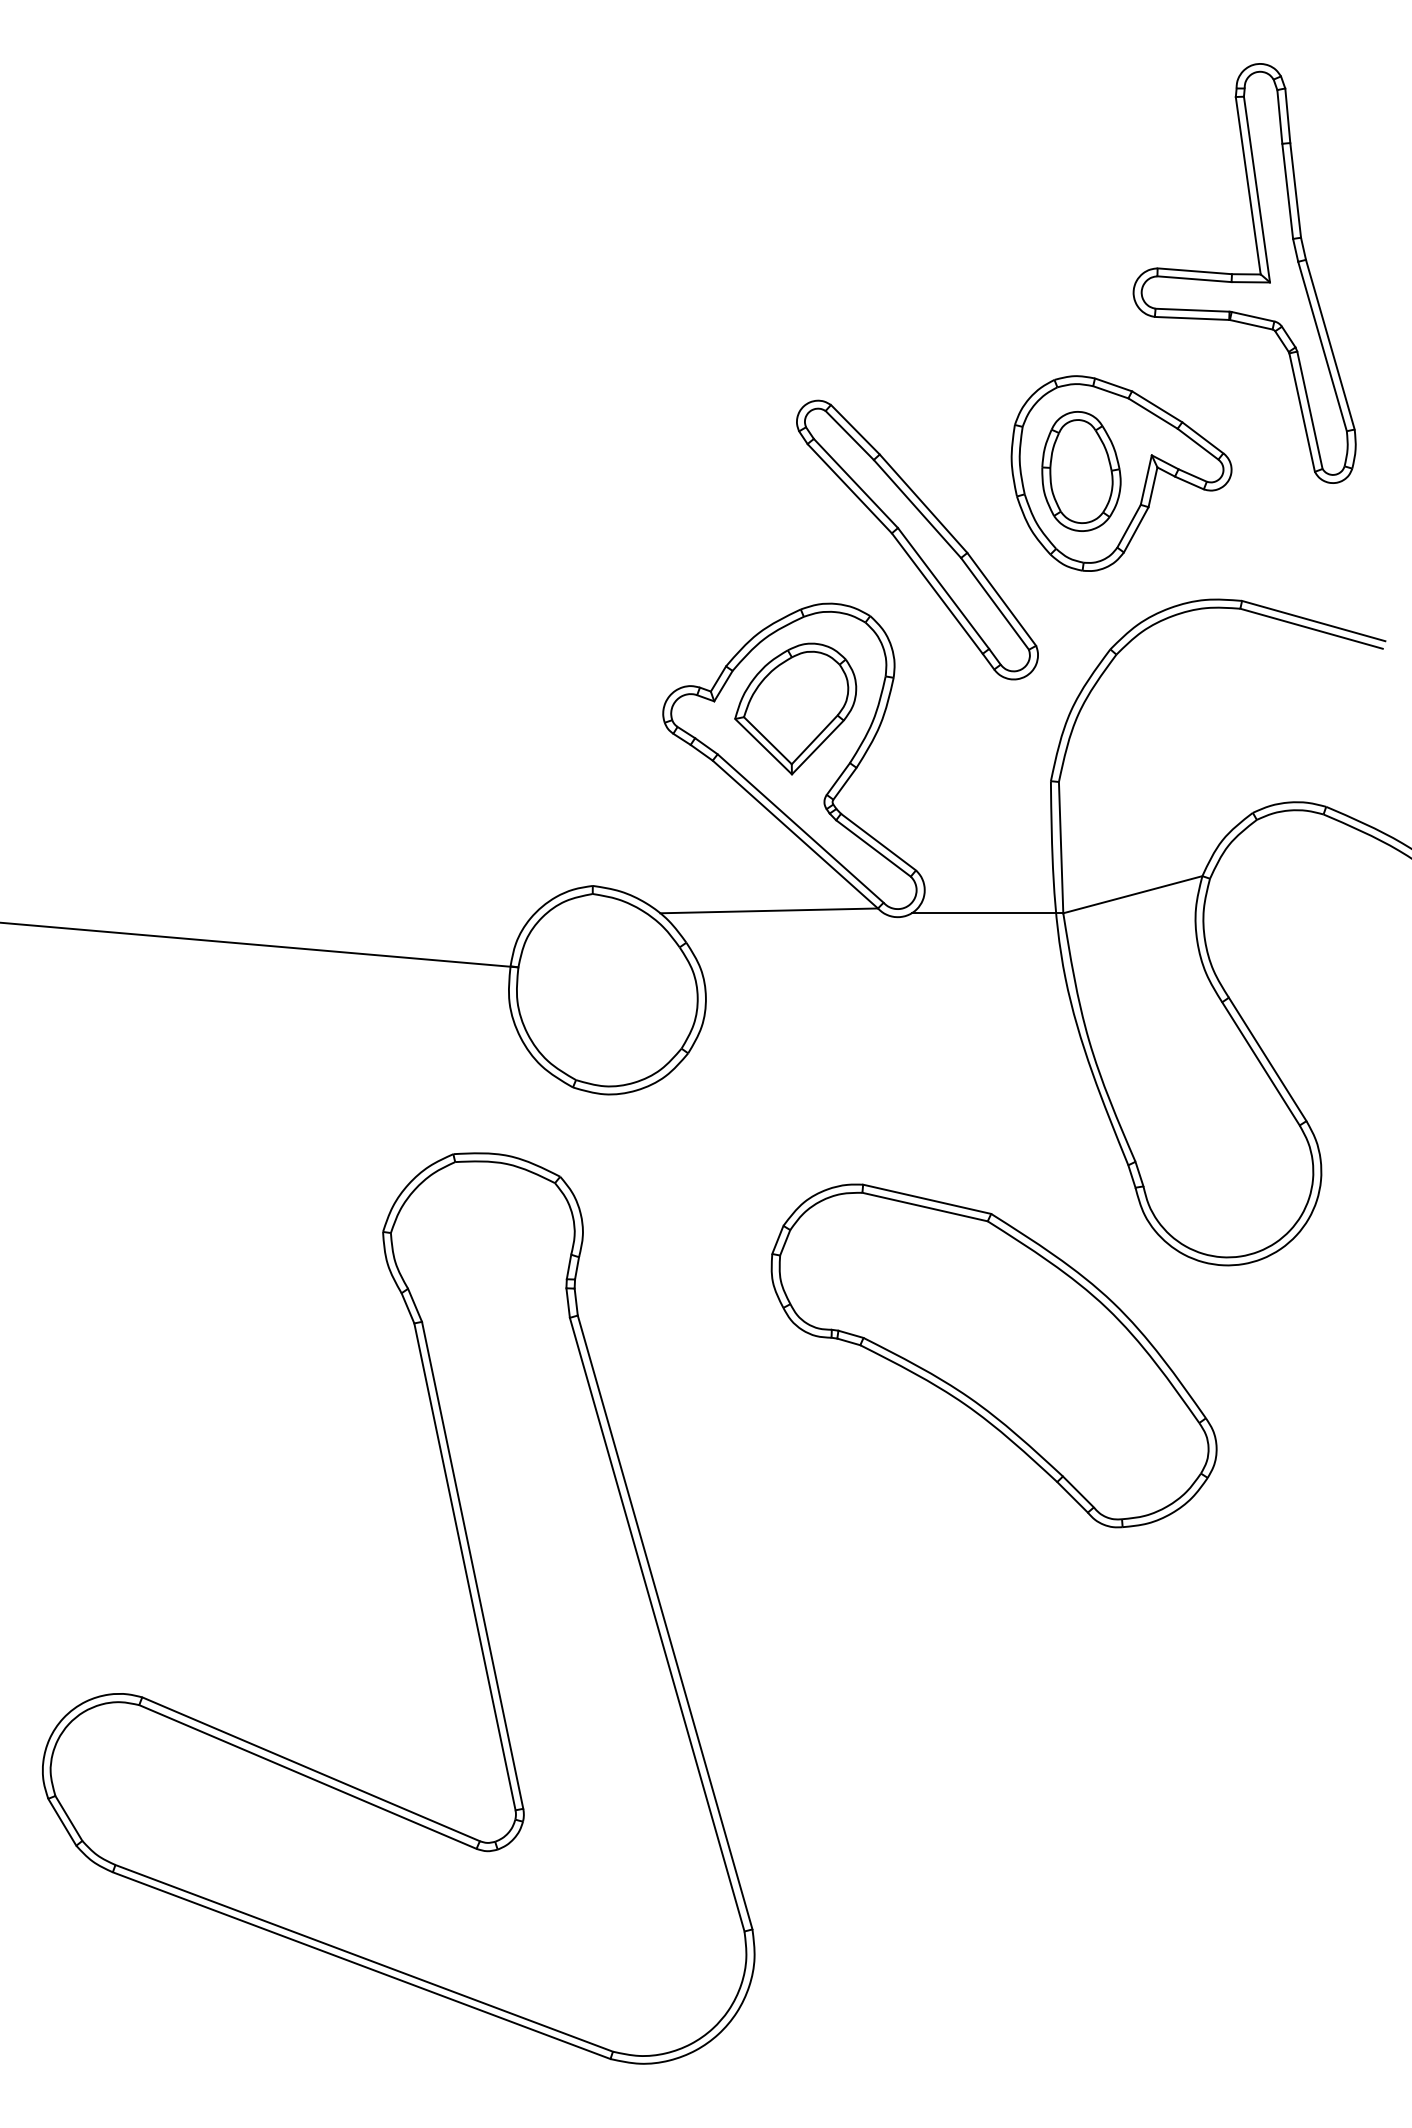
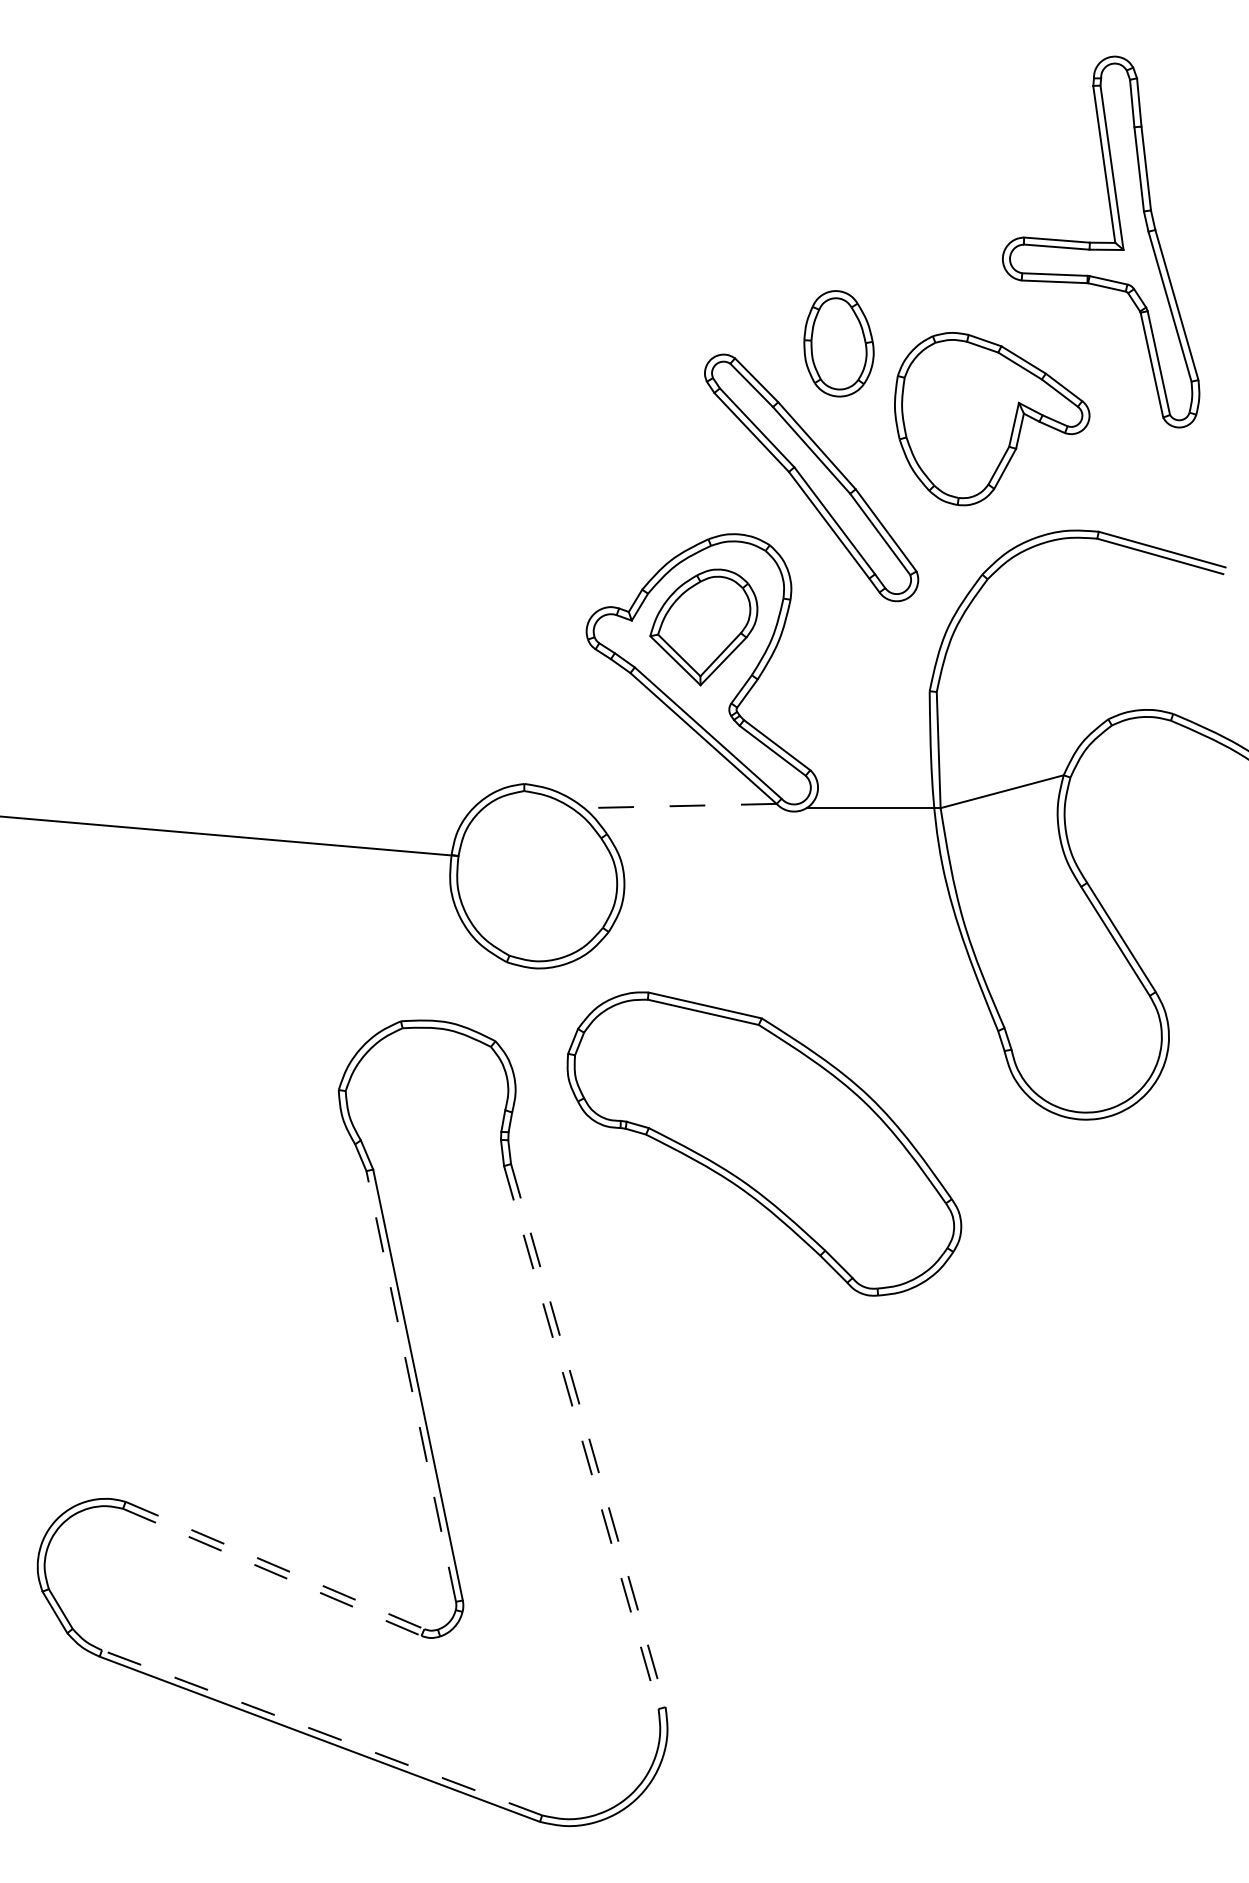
part: (1081, 471) -> (839, 343), moved
line: (769, 910) -> (680, 805), solid -> dashed
part: (993, 1355) -> (763, 1143), moved
line: (464, 1566) -> (410, 1386), solid -> dashed
line: (665, 1622) -> (588, 1435), solid -> dashed
line: (657, 1624) -> (581, 1437), solid -> dashed
line: (311, 1769) -> (275, 1565), solid -> dashed
line: (308, 1777) -> (272, 1572), solid -> dashed
line: (364, 1958) -> (322, 1732), solid -> dashed

